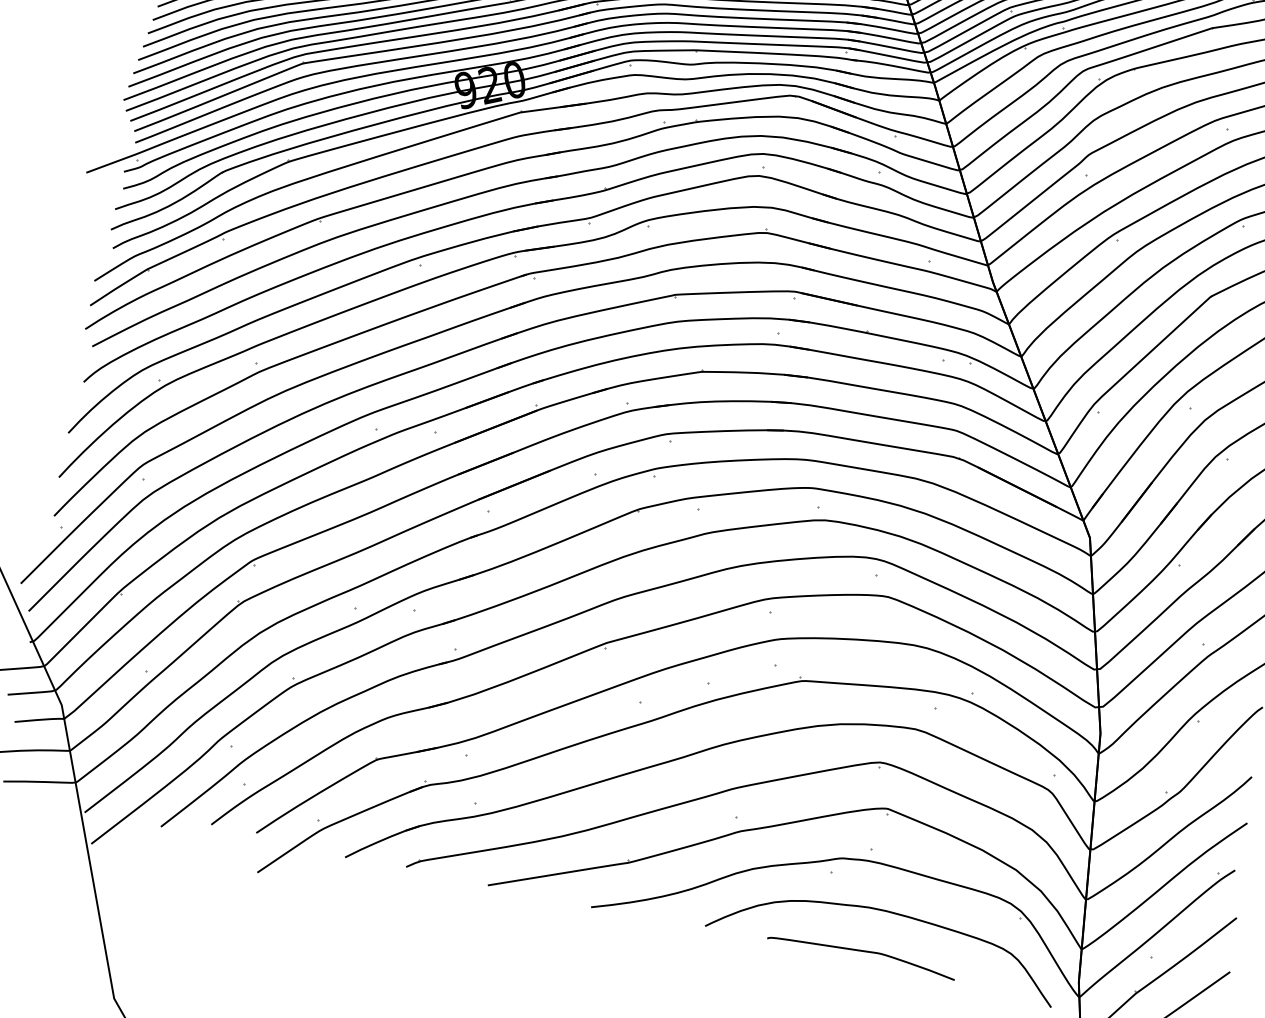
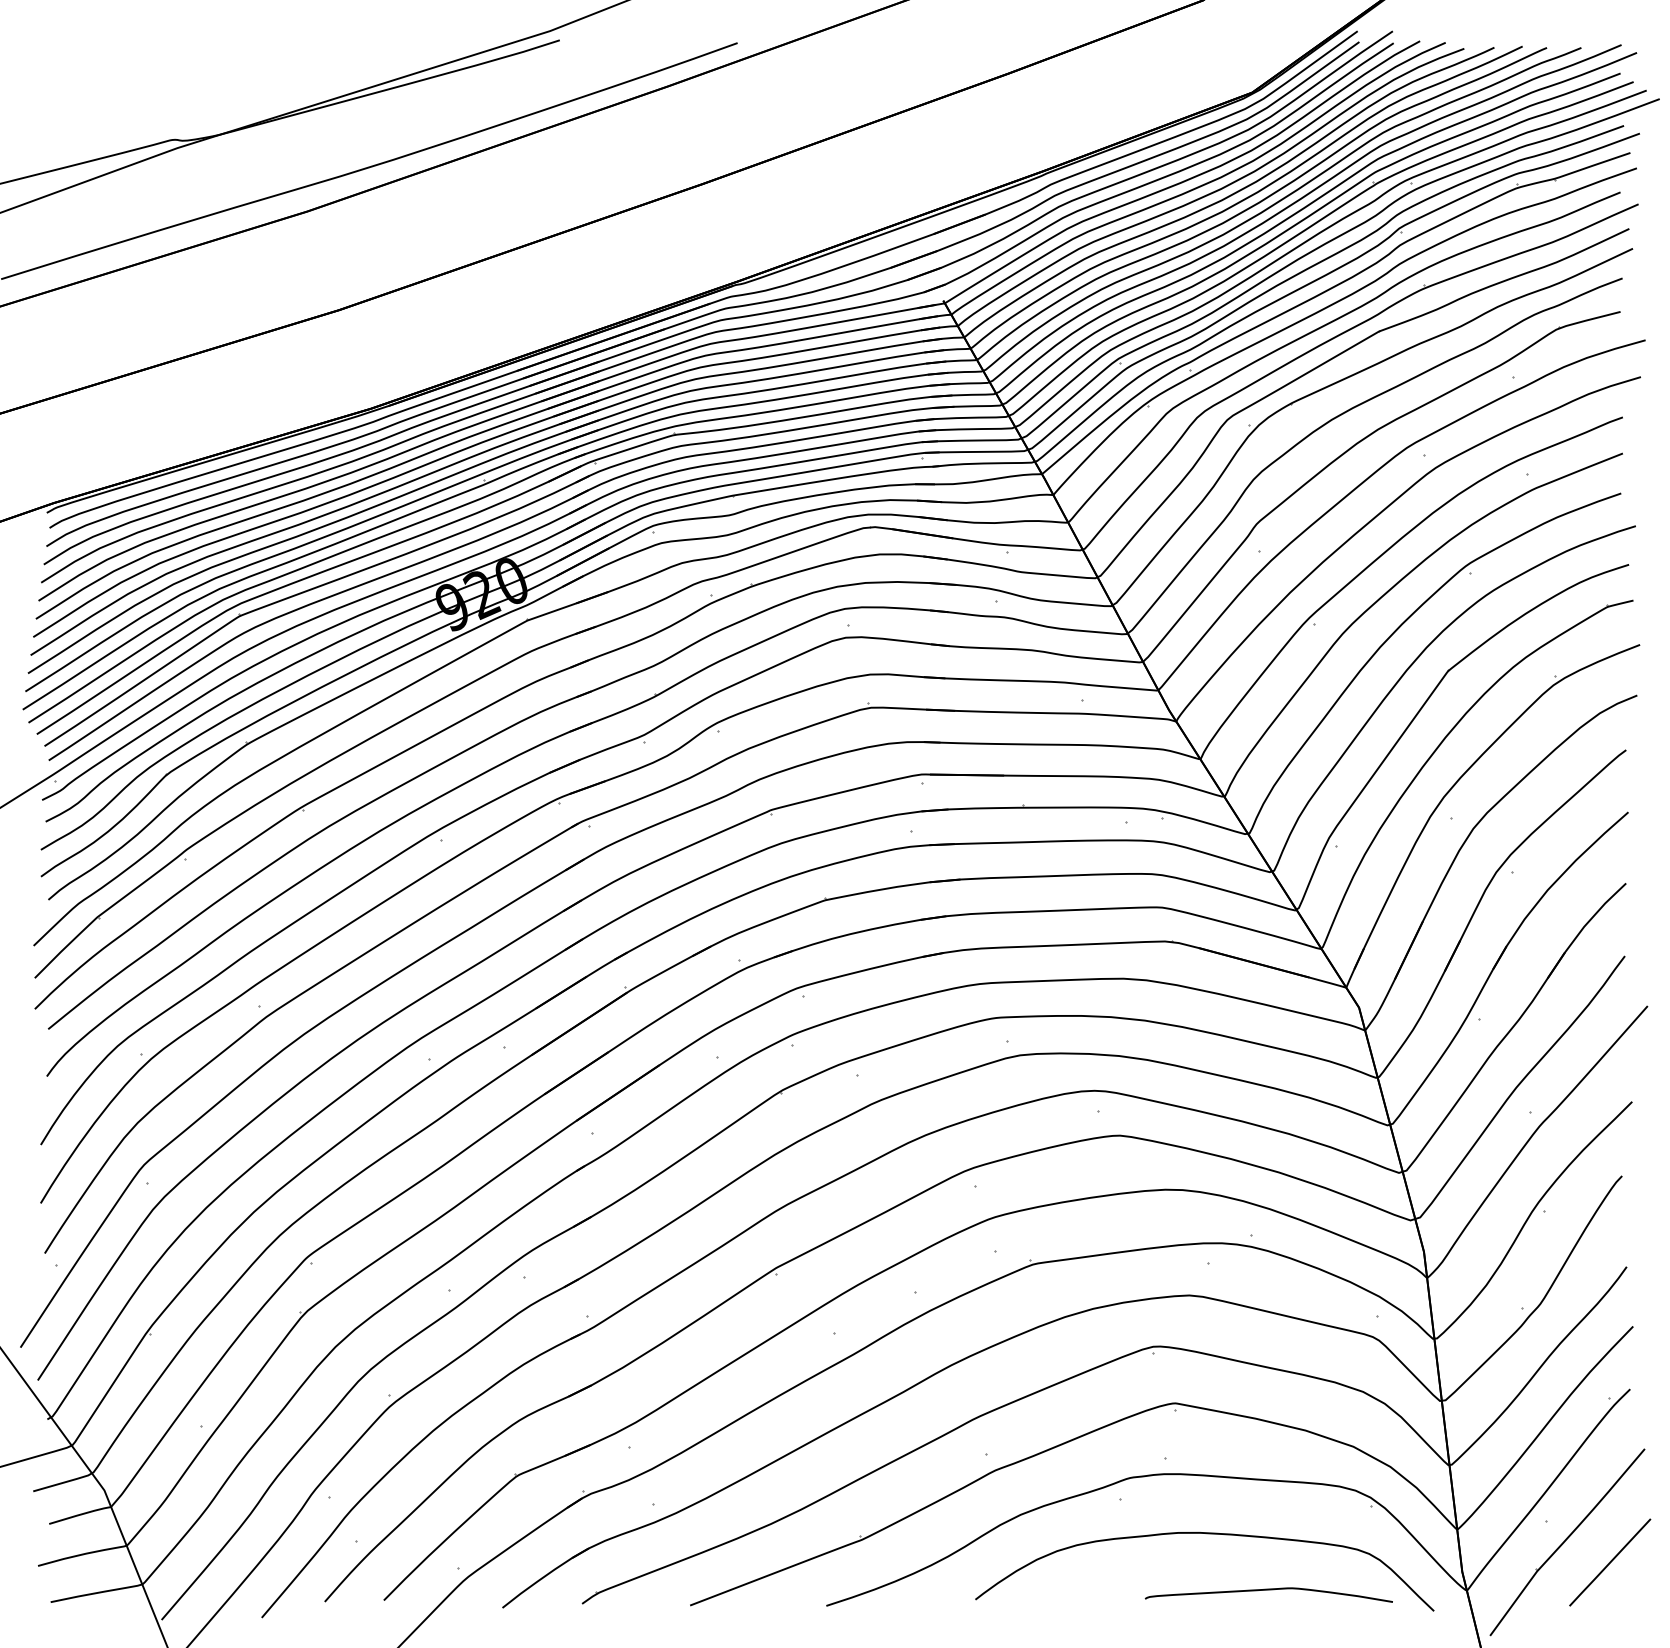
curve: (862, 951) -> (1268, 1590), moved

